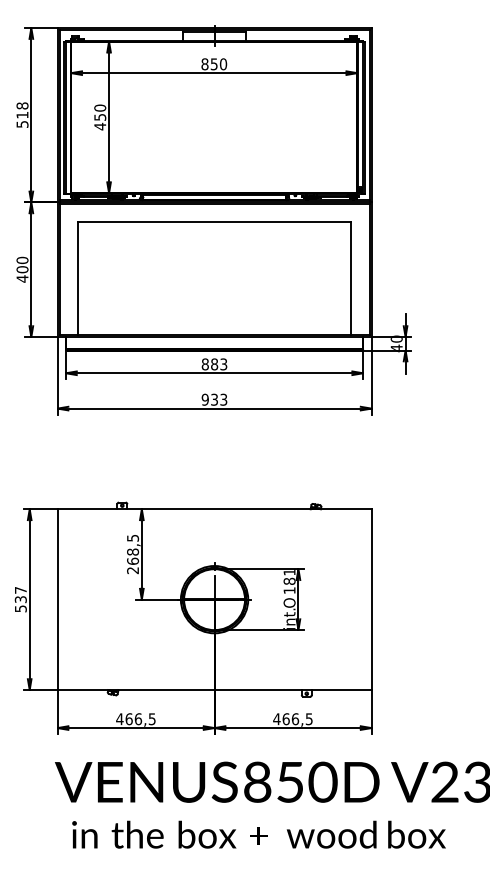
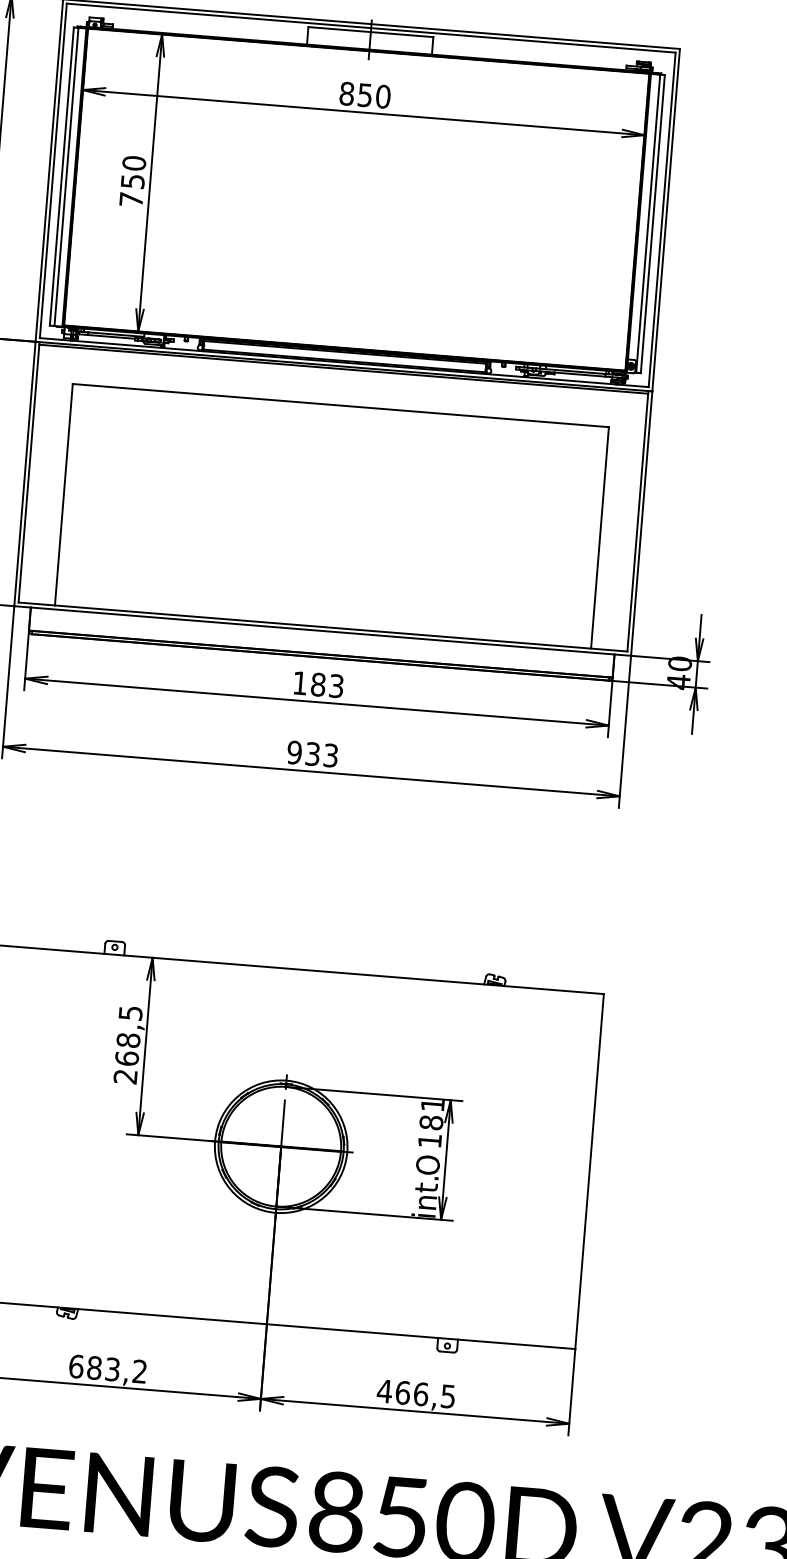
text: (100, 126) -> (131, 199), 450 -> 750
text: (204, 364) -> (298, 683), 883 -> 183
text: (135, 719) -> (106, 1369), 466,5 -> 683,2

